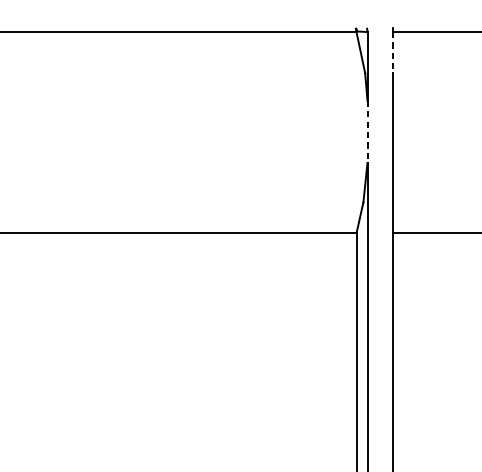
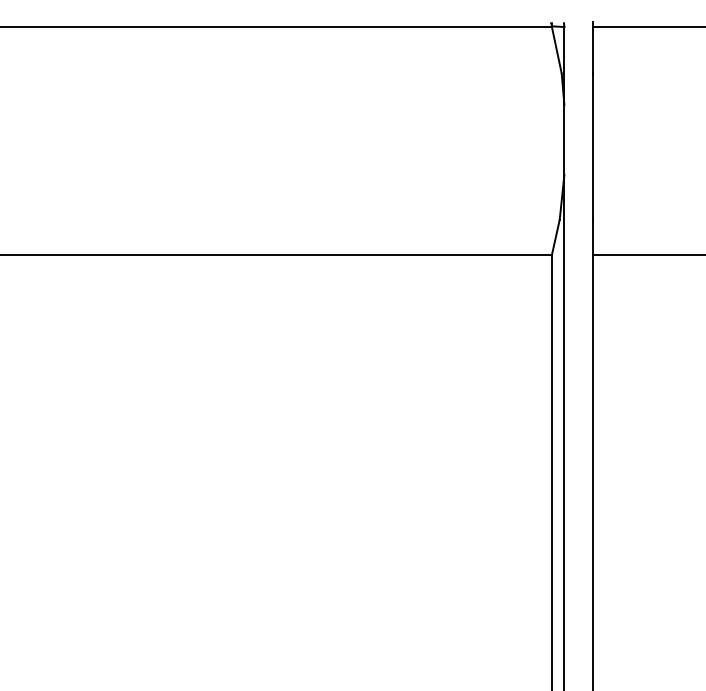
line: (392, 52) -> (592, 50), dashed -> solid
line: (367, 132) -> (564, 140), dashed -> solid

